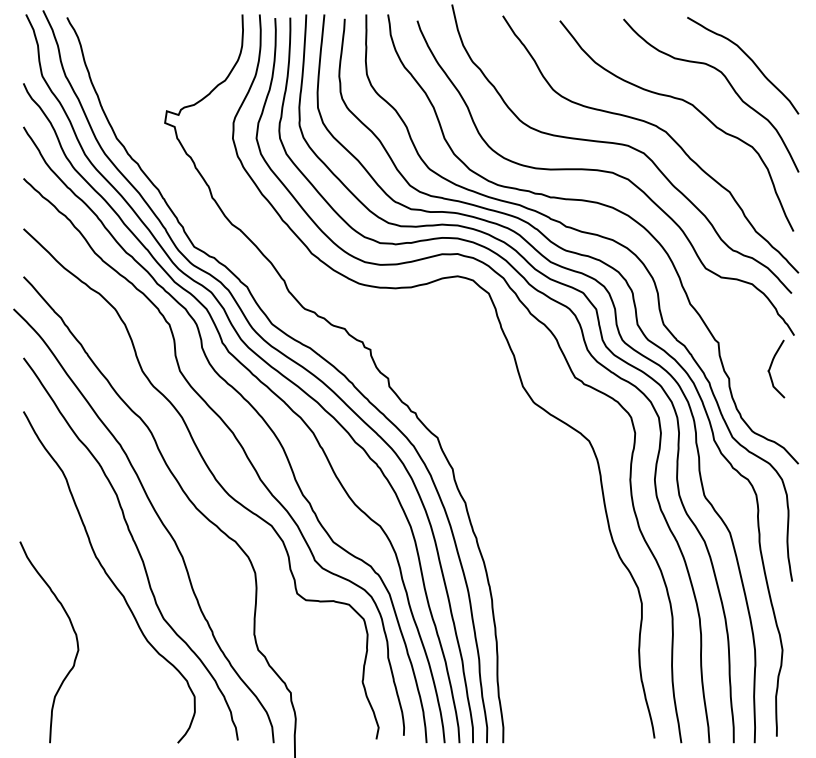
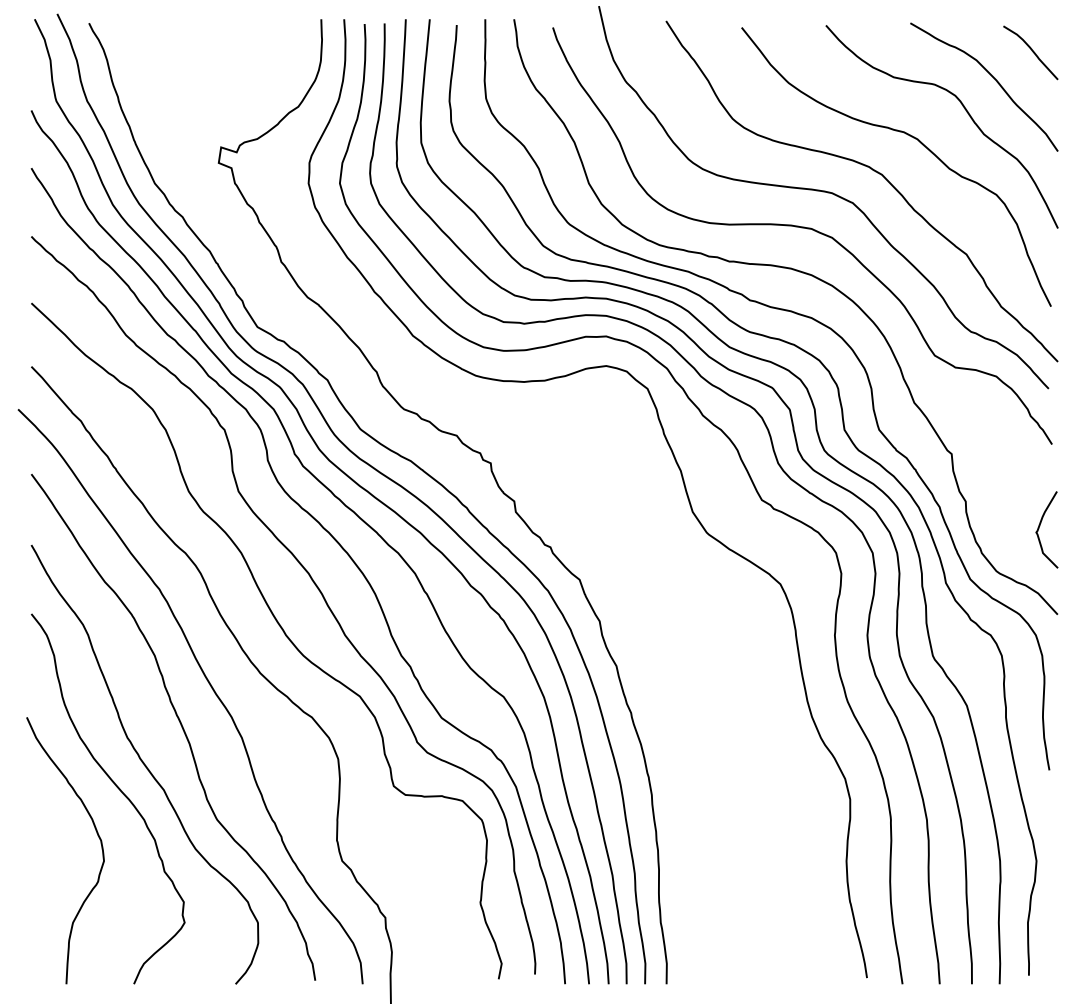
curve: (778, 38) -> (1031, 51), added
curve: (771, 367) -> (1040, 527), moved
curve: (88, 595) -> (117, 788), added

